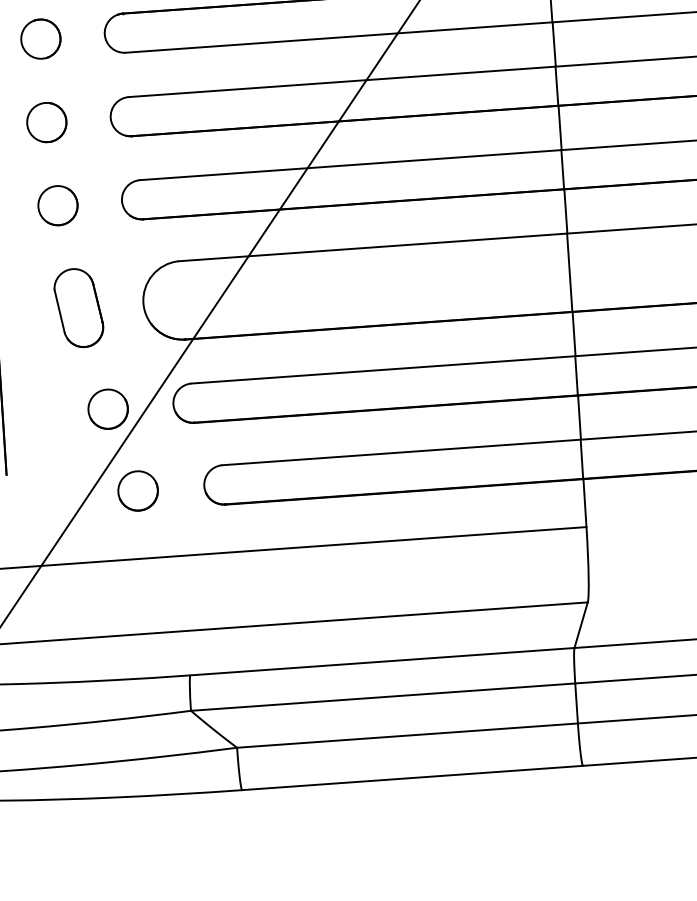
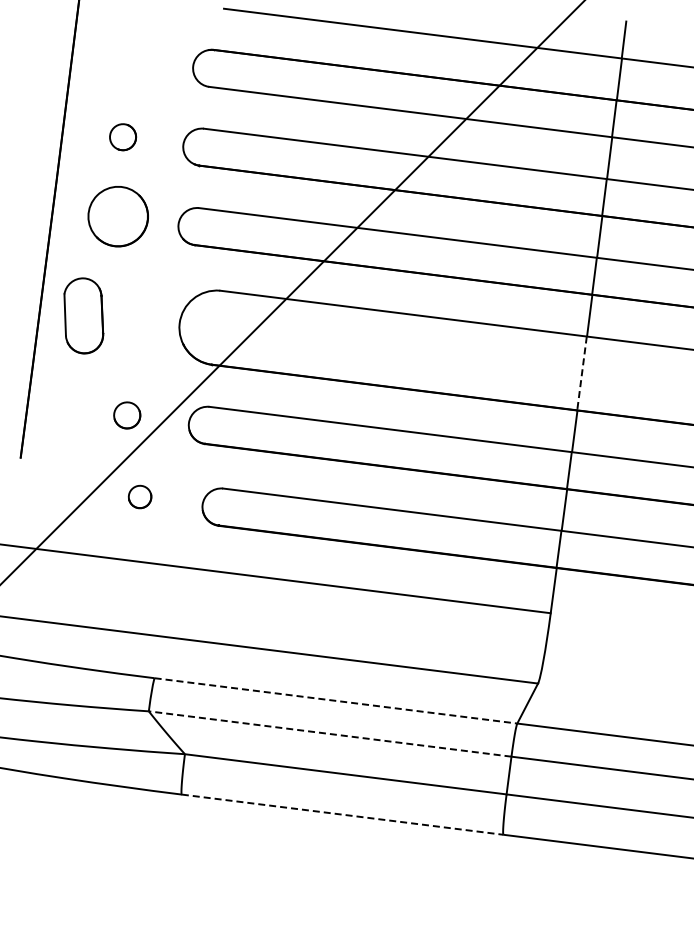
part: (40, 39) -> (132, 58), removed
part: (46, 121) -> (122, 136), size x0.7
part: (57, 205) -> (117, 216), size x1.6
line: (569, 272) -> (581, 373), solid -> dashed
part: (78, 307) -> (83, 315), moved
part: (107, 409) -> (126, 415), size x0.7
part: (137, 490) -> (139, 496), size x0.6
line: (381, 661) -> (335, 700), solid -> dashed
line: (383, 697) -> (330, 734), solid -> dashed
line: (413, 777) -> (343, 814), solid -> dashed

